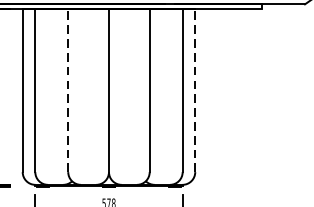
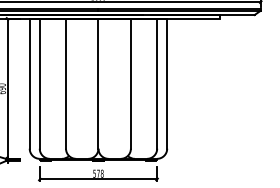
line: (68, 90) -> (66, 83), dashed -> solid
line: (195, 90) -> (167, 83), dashed -> solid

